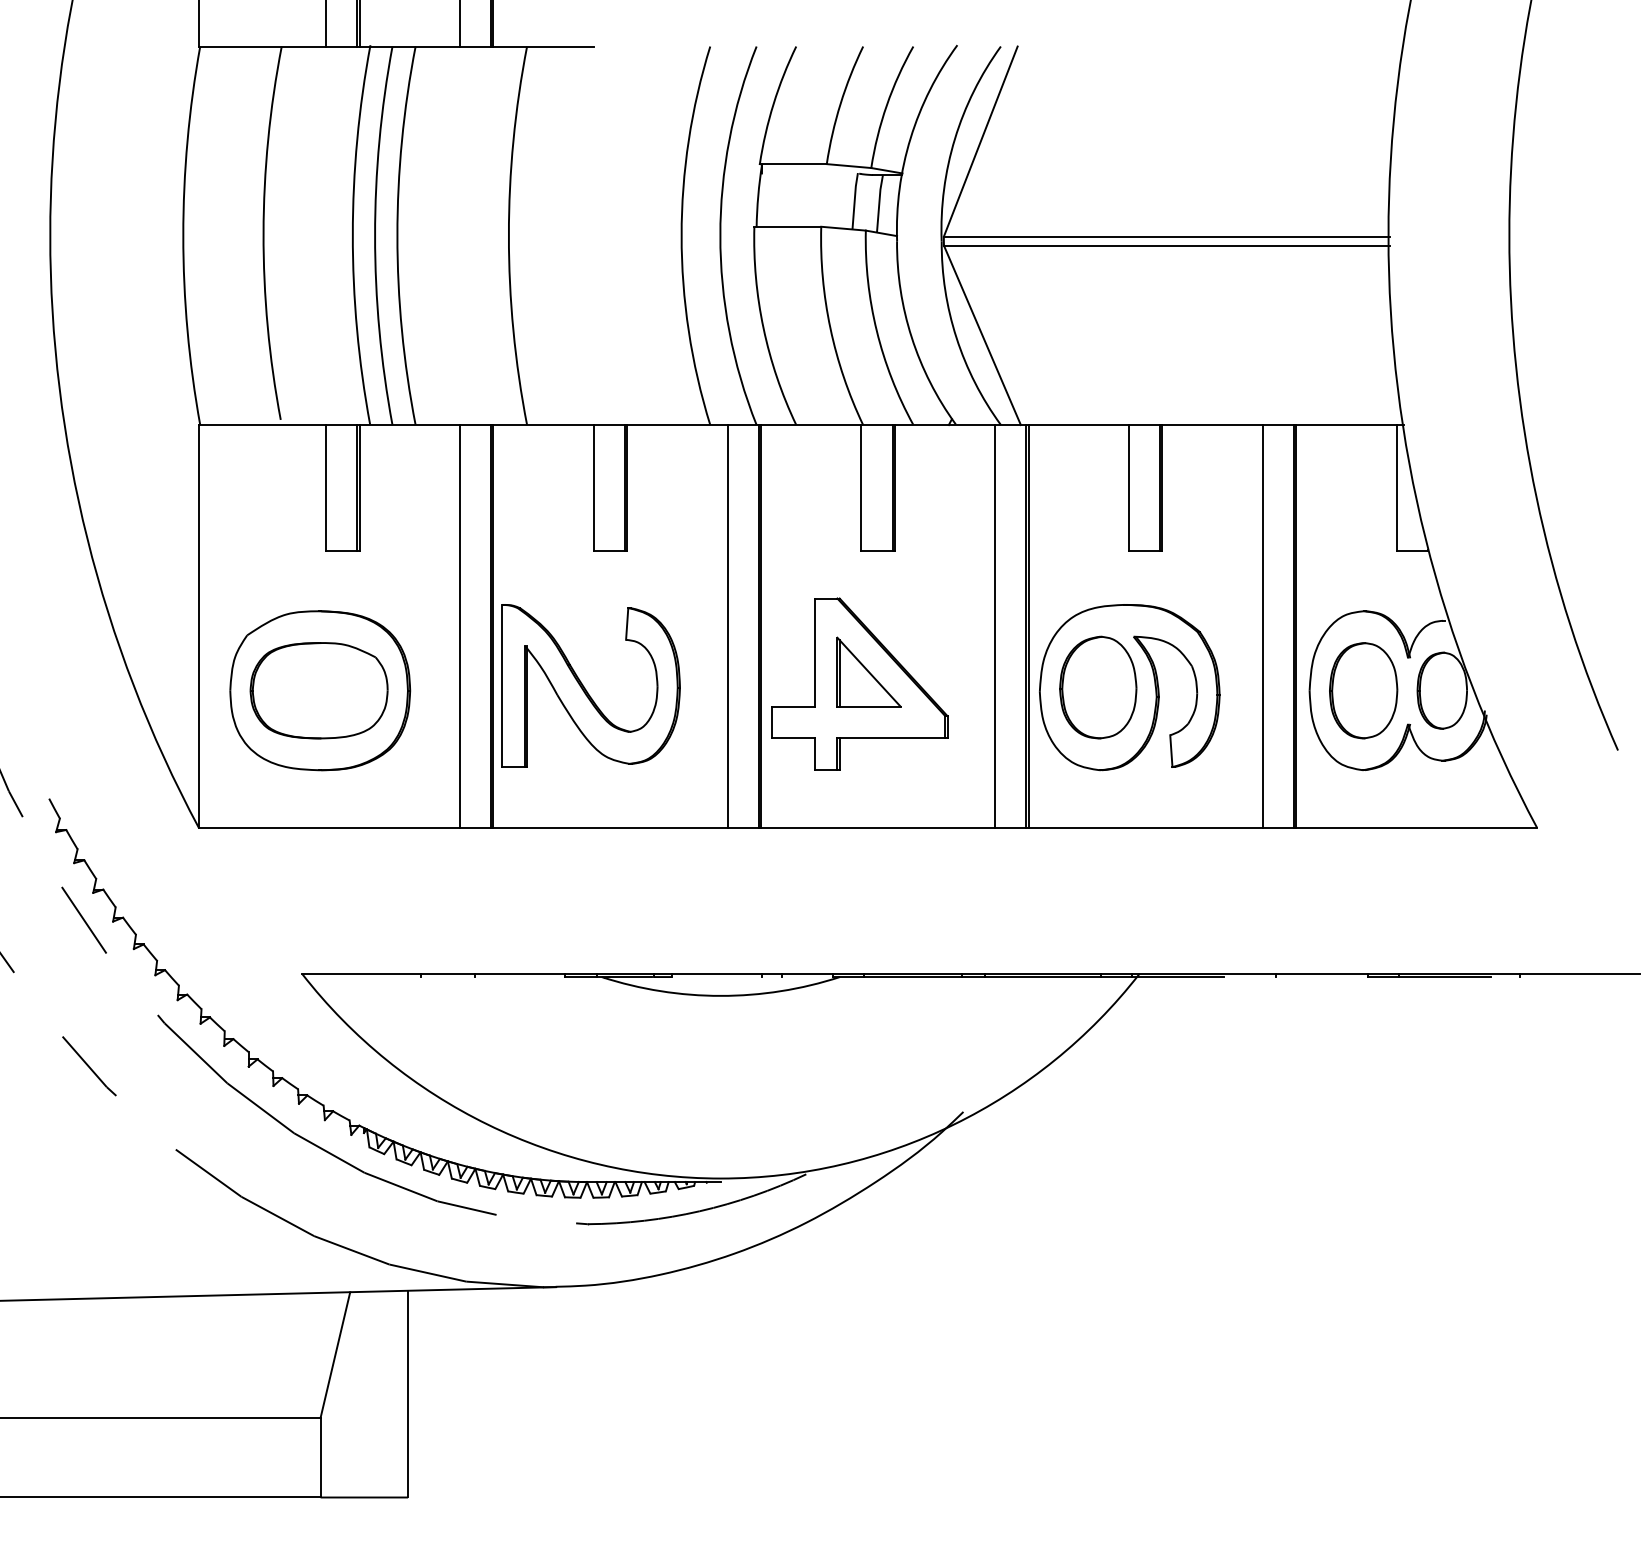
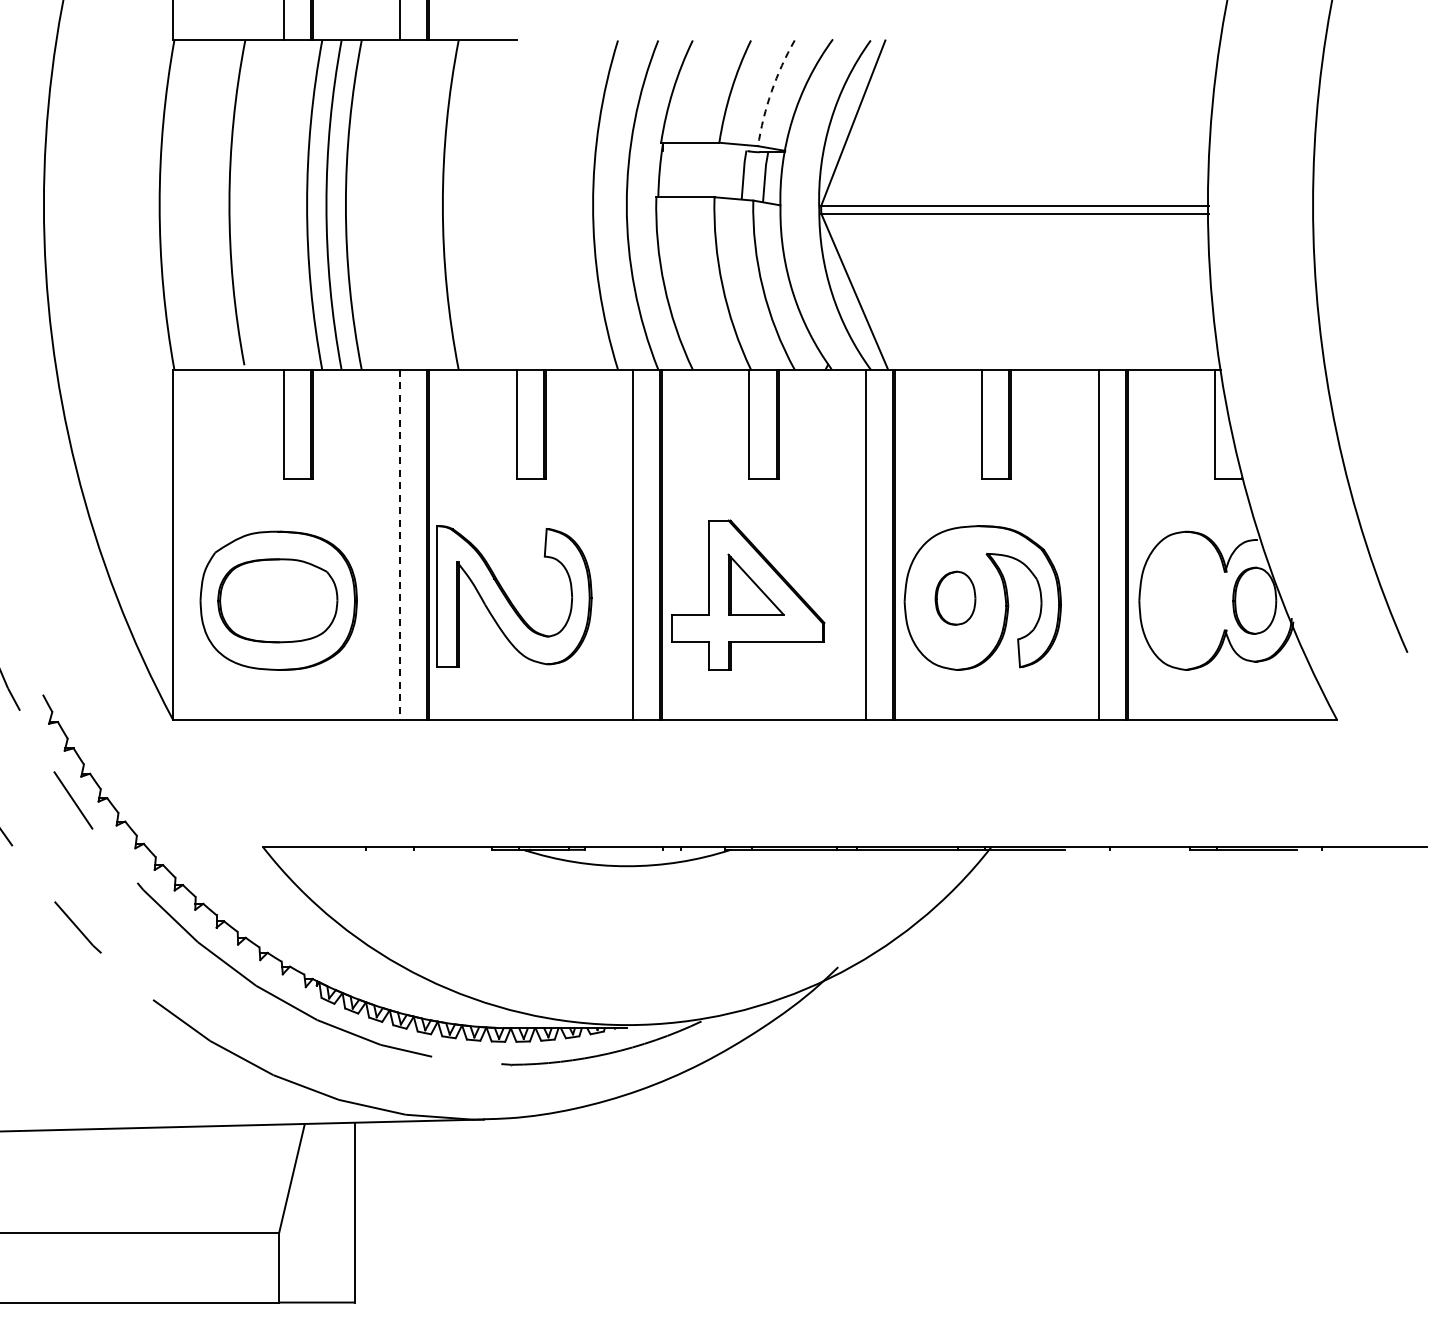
arc: (886, 105) -> (771, 91), solid -> dashed
line: (460, 627) -> (400, 545), solid -> dashed
part: (1098, 688) -> (955, 598), size x0.6
part: (1363, 690) -> (1186, 600), removed

